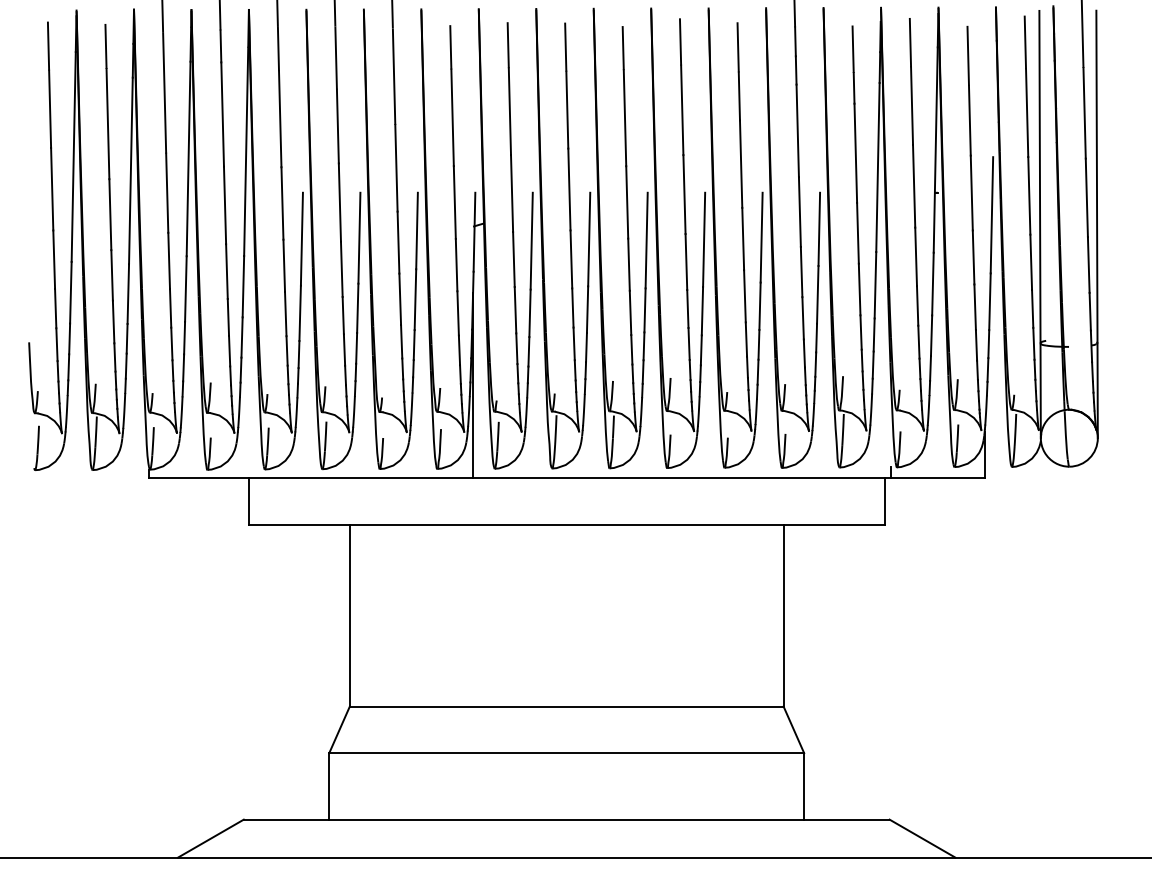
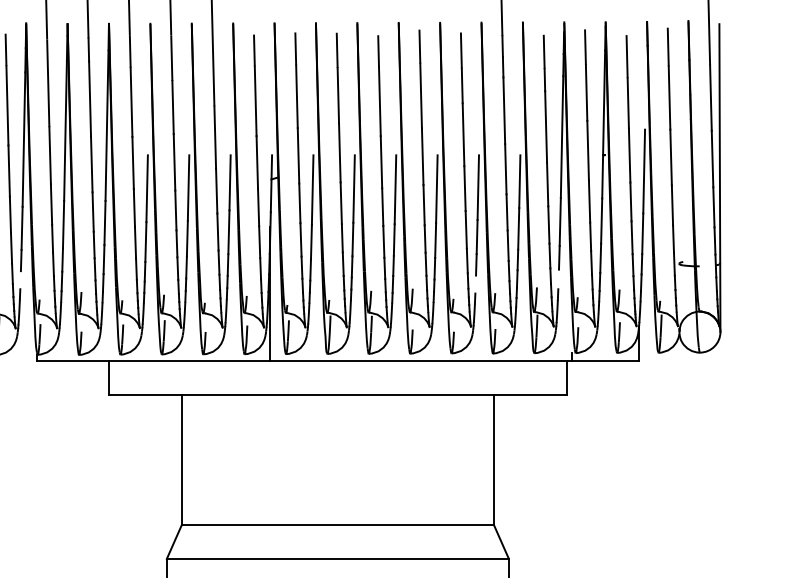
line: (1039, 224) -> (678, 178), removed
line: (872, 364) -> (558, 279), removed
line: (125, 365) -> (20, 279), removed
line: (757, 371) -> (475, 284), removed

